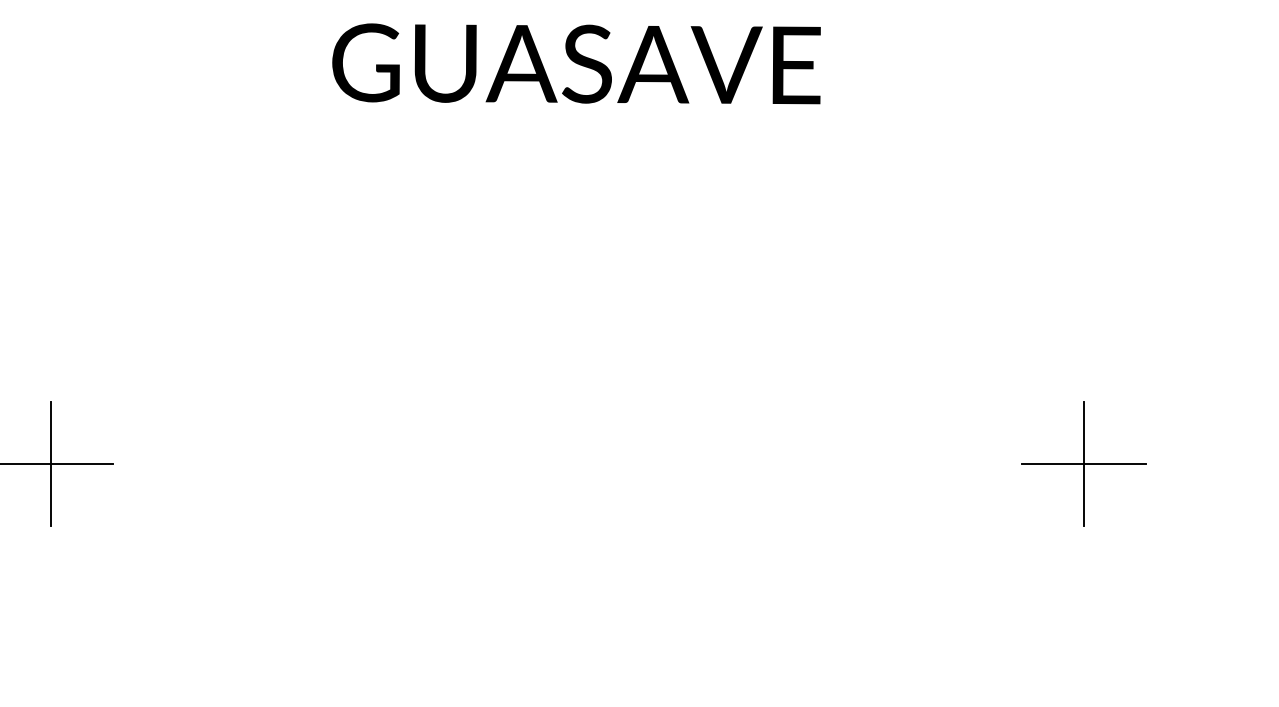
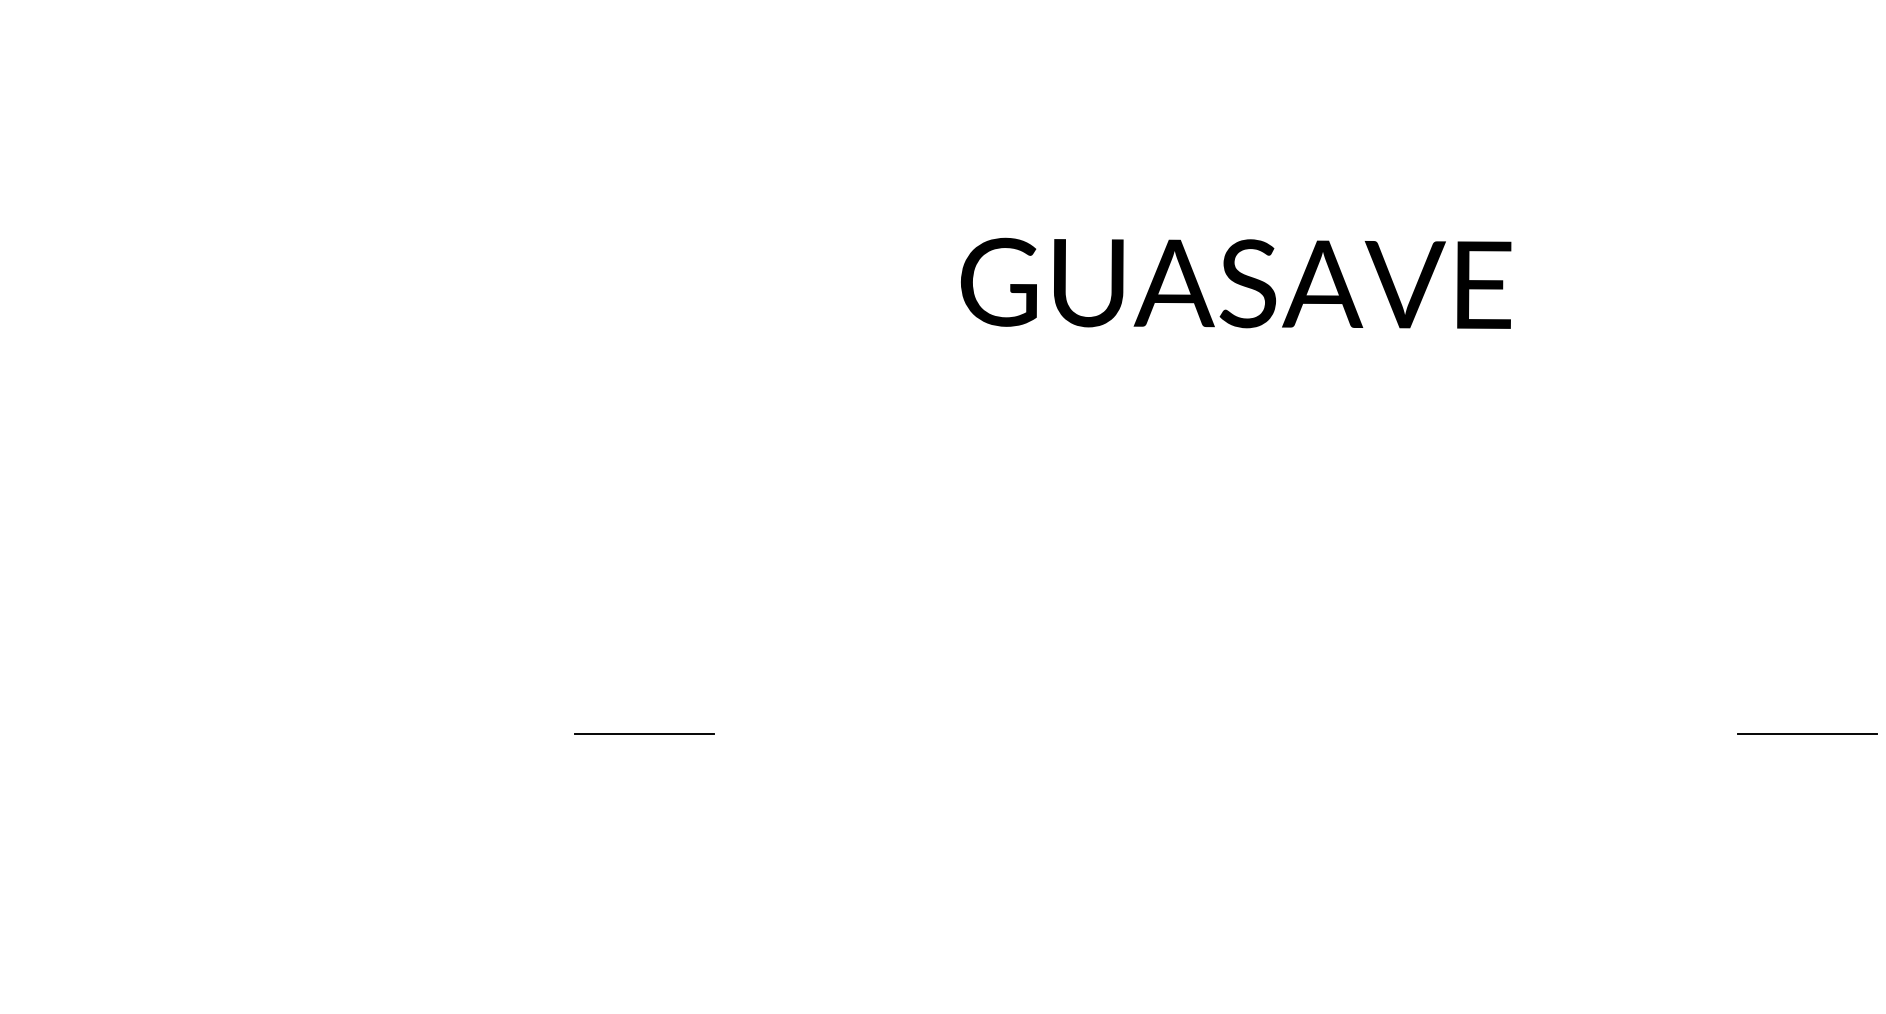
line: (51, 464) -> (644, 734), removed
line: (1083, 464) -> (1807, 734), removed

